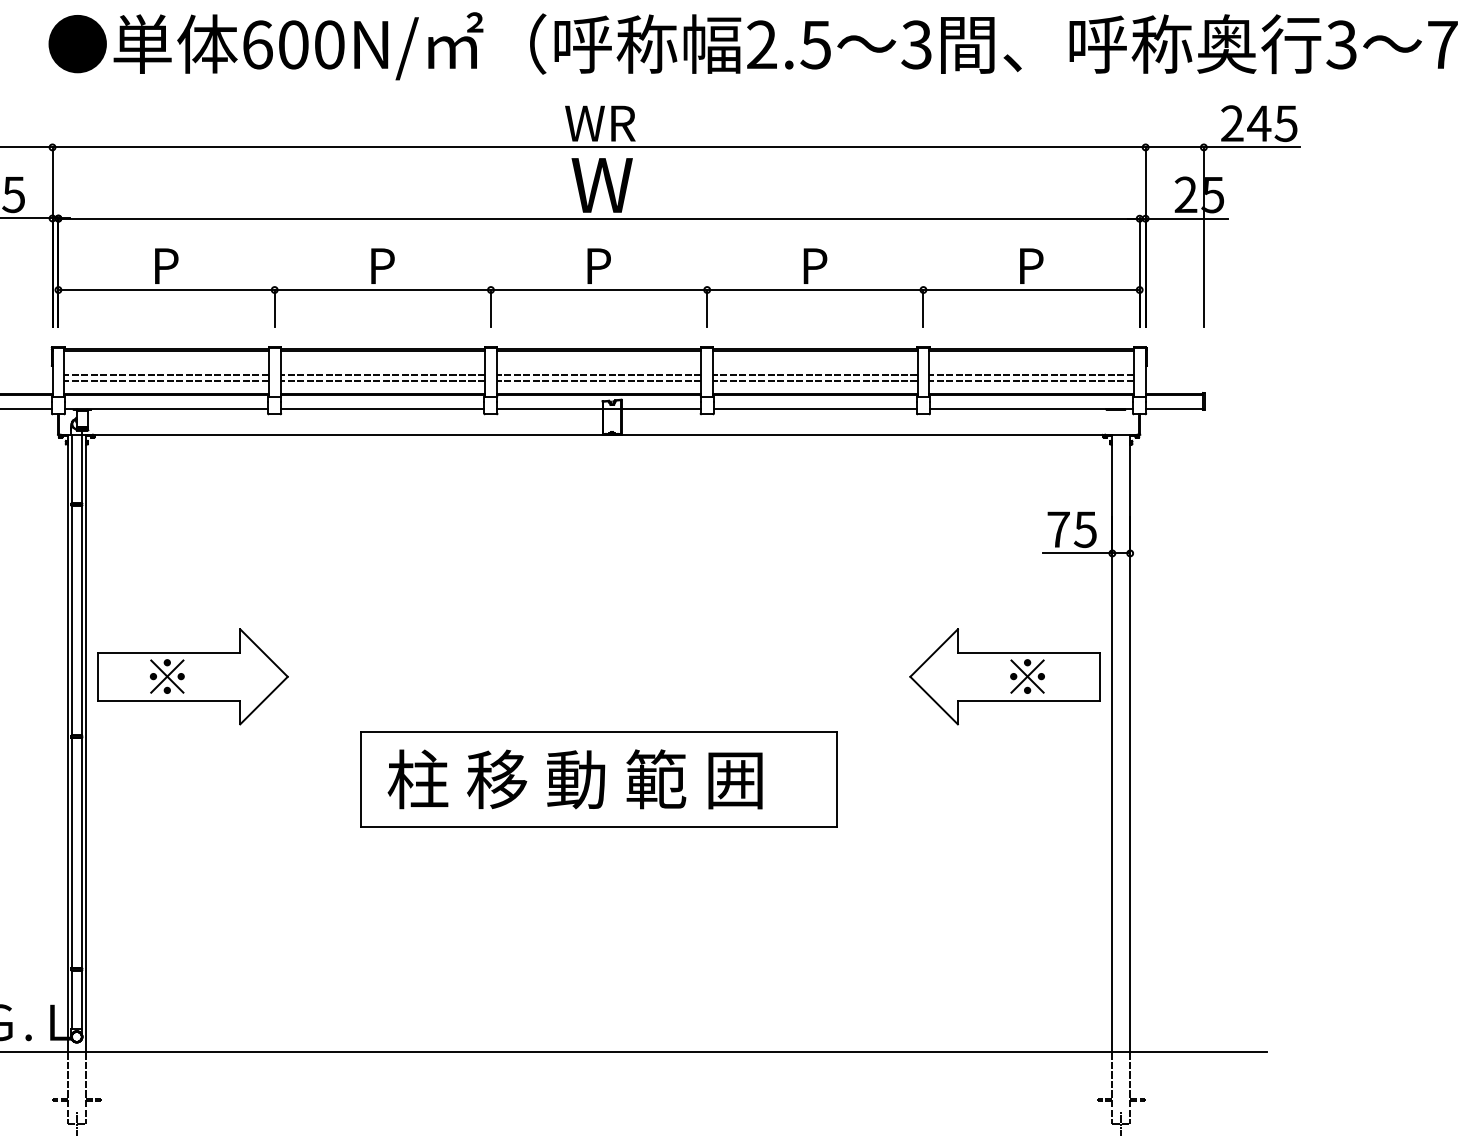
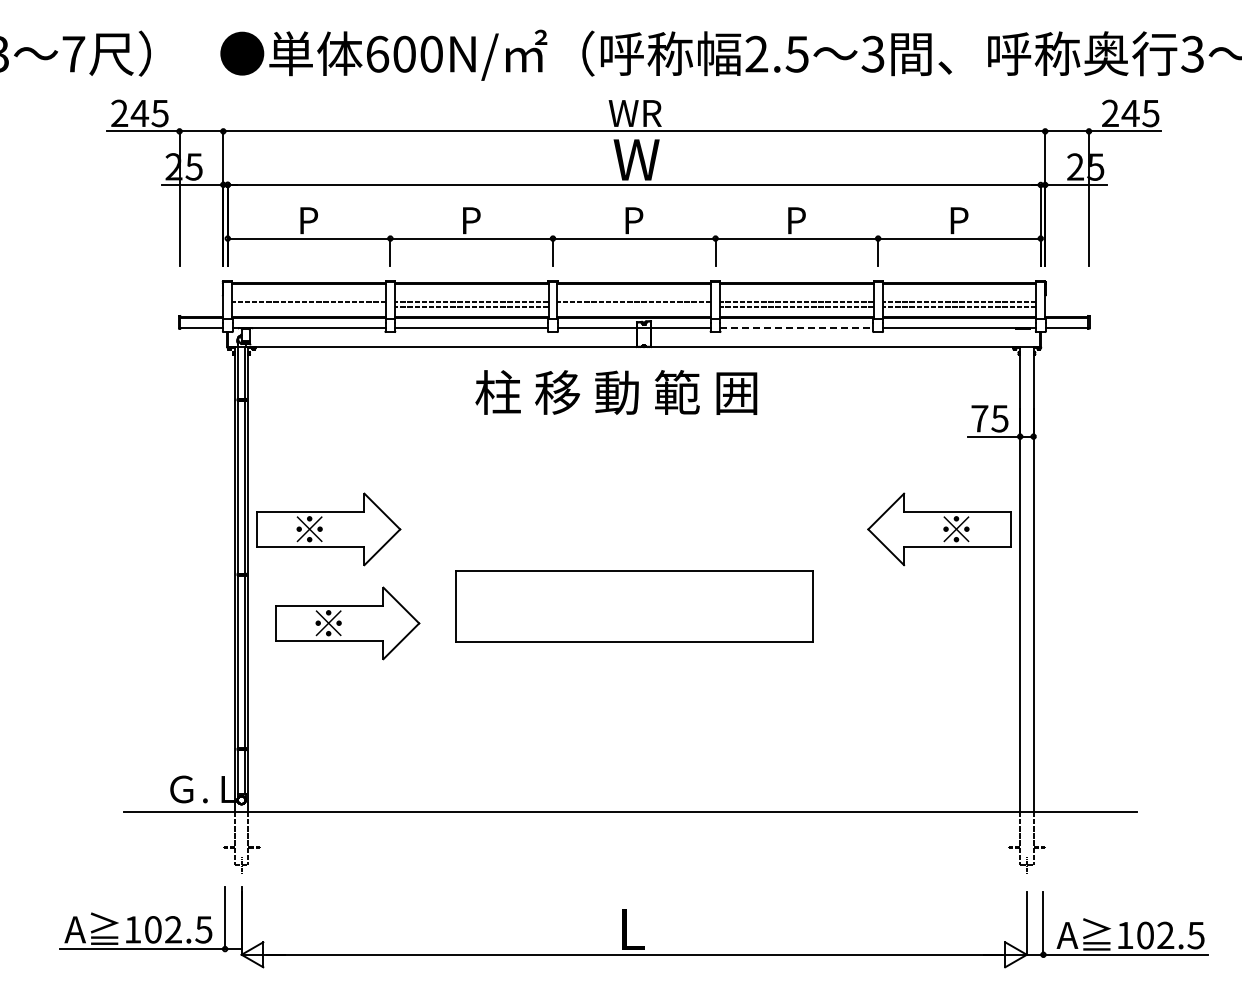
line: (165, 381) -> (308, 307), removed
line: (599, 381) -> (634, 307), removed
line: (816, 408) -> (797, 327), solid -> dashed
text: (575, 779) -> (616, 392), moved
part: (217, 801) -> (347, 623), added

